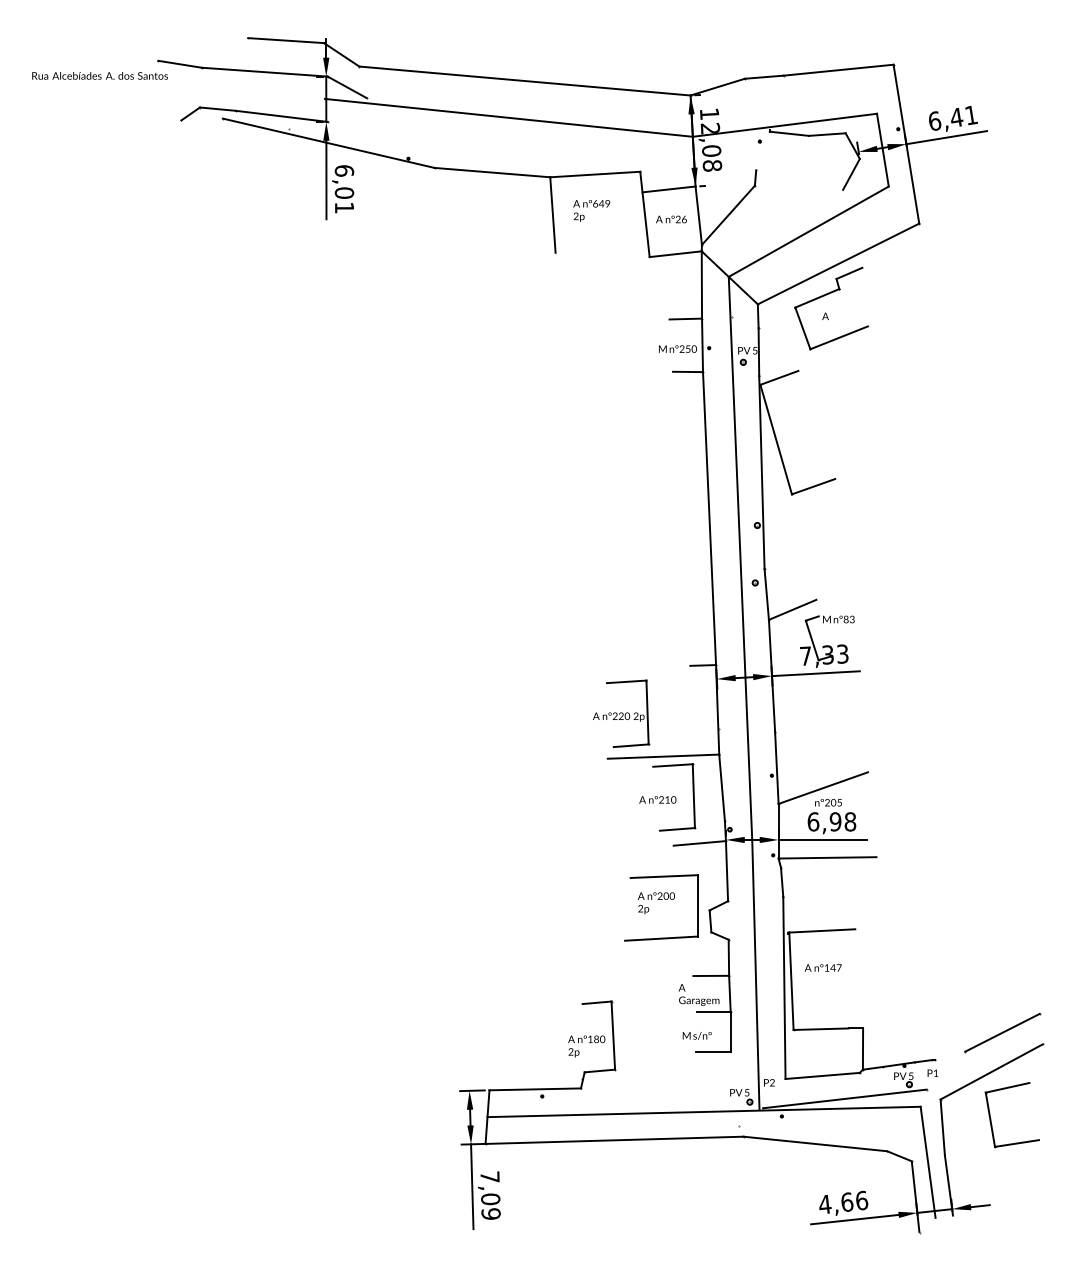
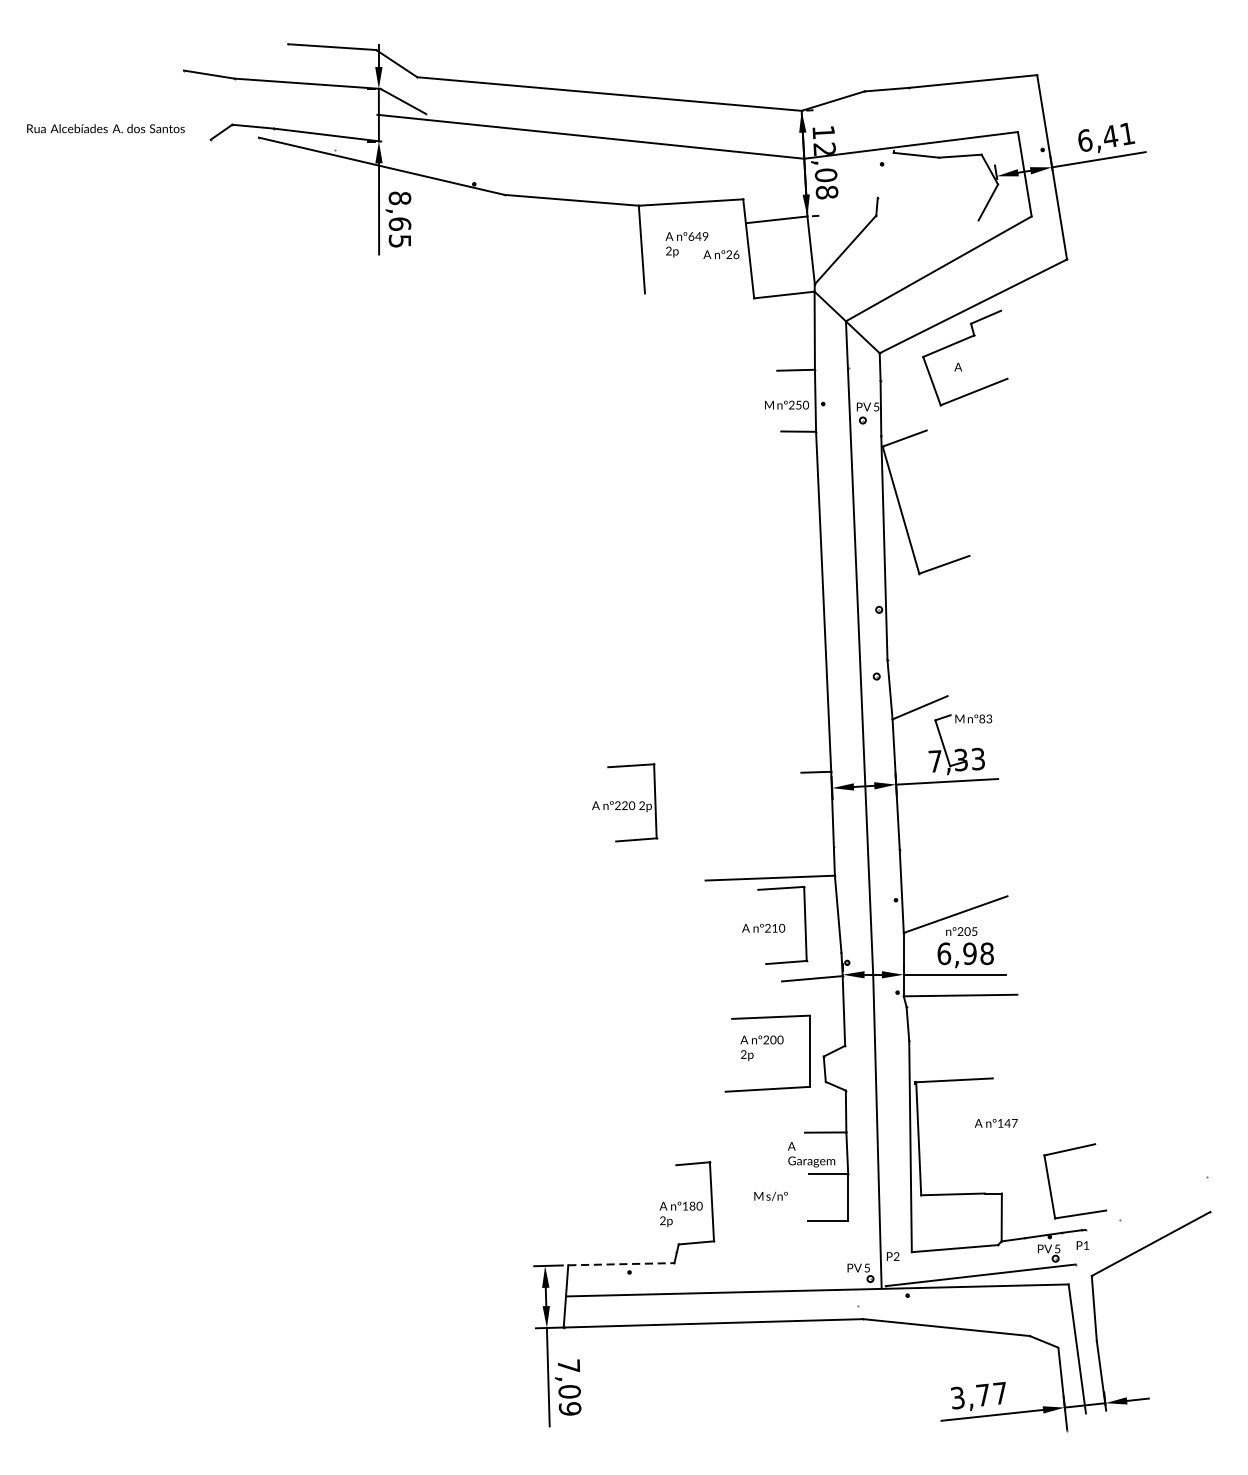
text: (99, 75) -> (105, 128), moved
text: (344, 189) -> (400, 219), 6,01 -> 8,65
text: (671, 219) -> (721, 254), moved
part: (621, 713) -> (625, 802), moved
text: (822, 967) -> (995, 1122), moved
line: (1002, 1032) -> (1163, 1198), removed
text: (696, 1035) -> (770, 1195), moved
line: (535, 1089) -> (621, 1264), solid -> dashed
part: (991, 1118) -> (1051, 1185), moved
text: (843, 1202) -> (979, 1395), 4,66 -> 3,77

